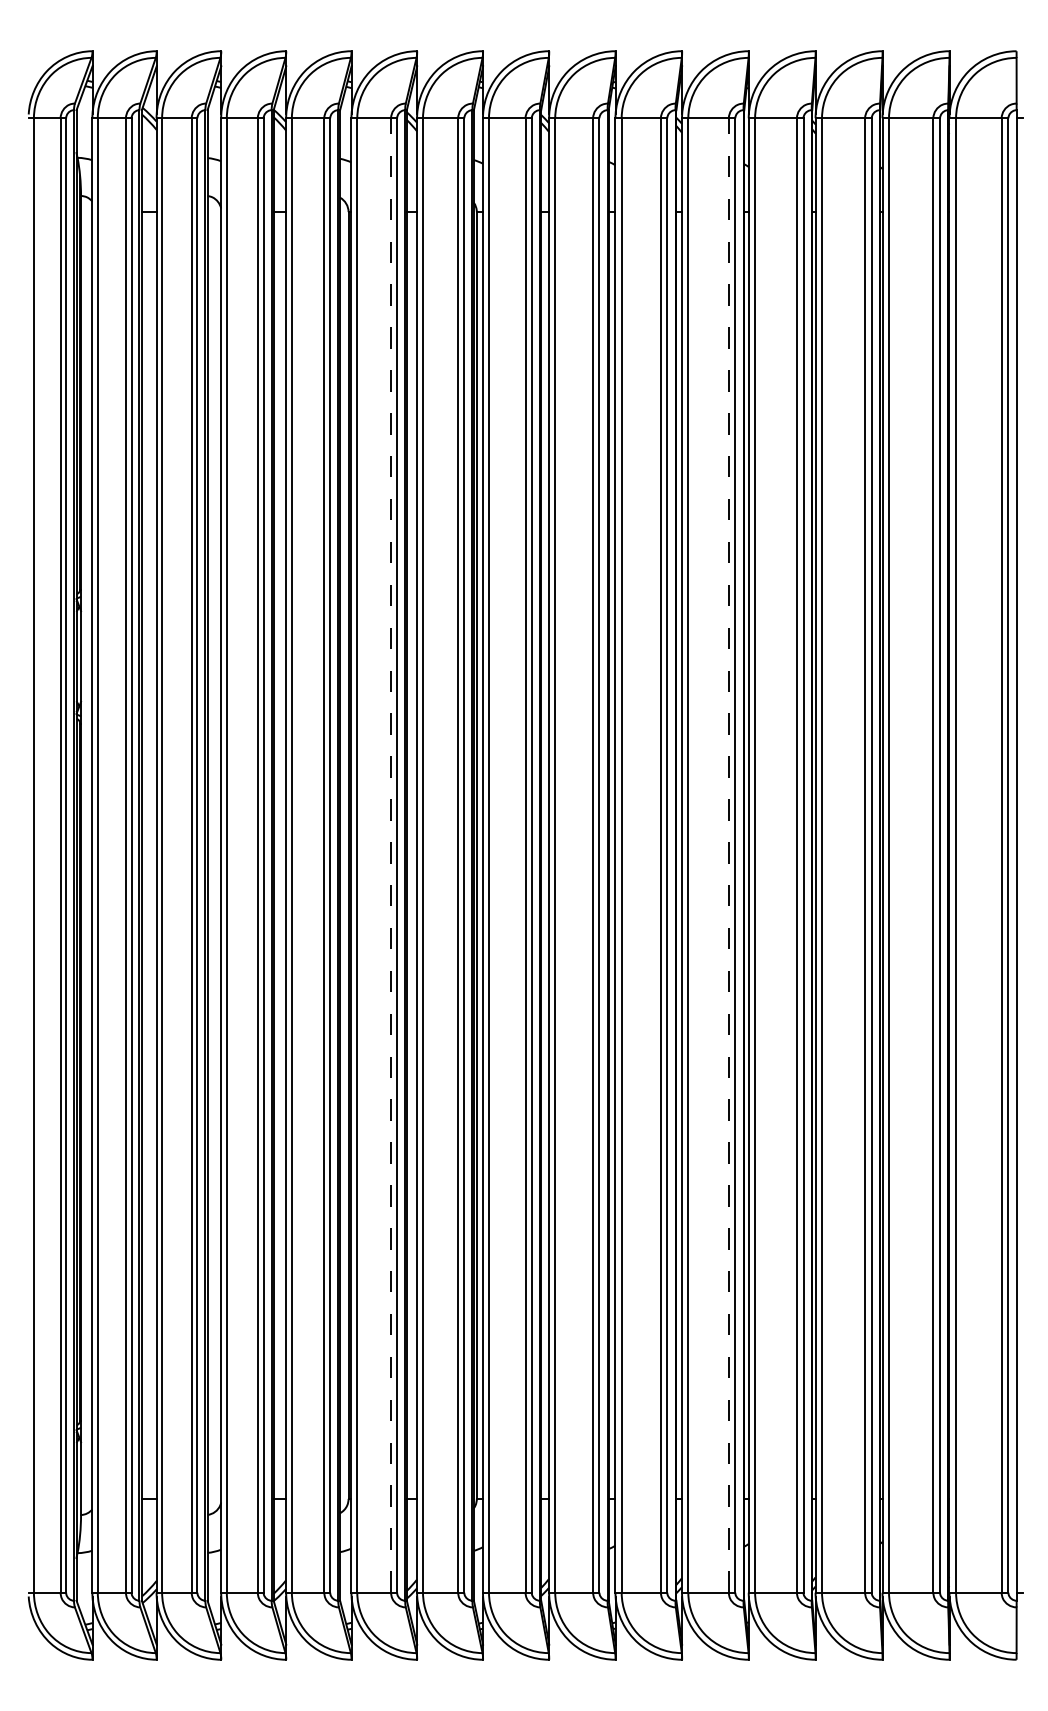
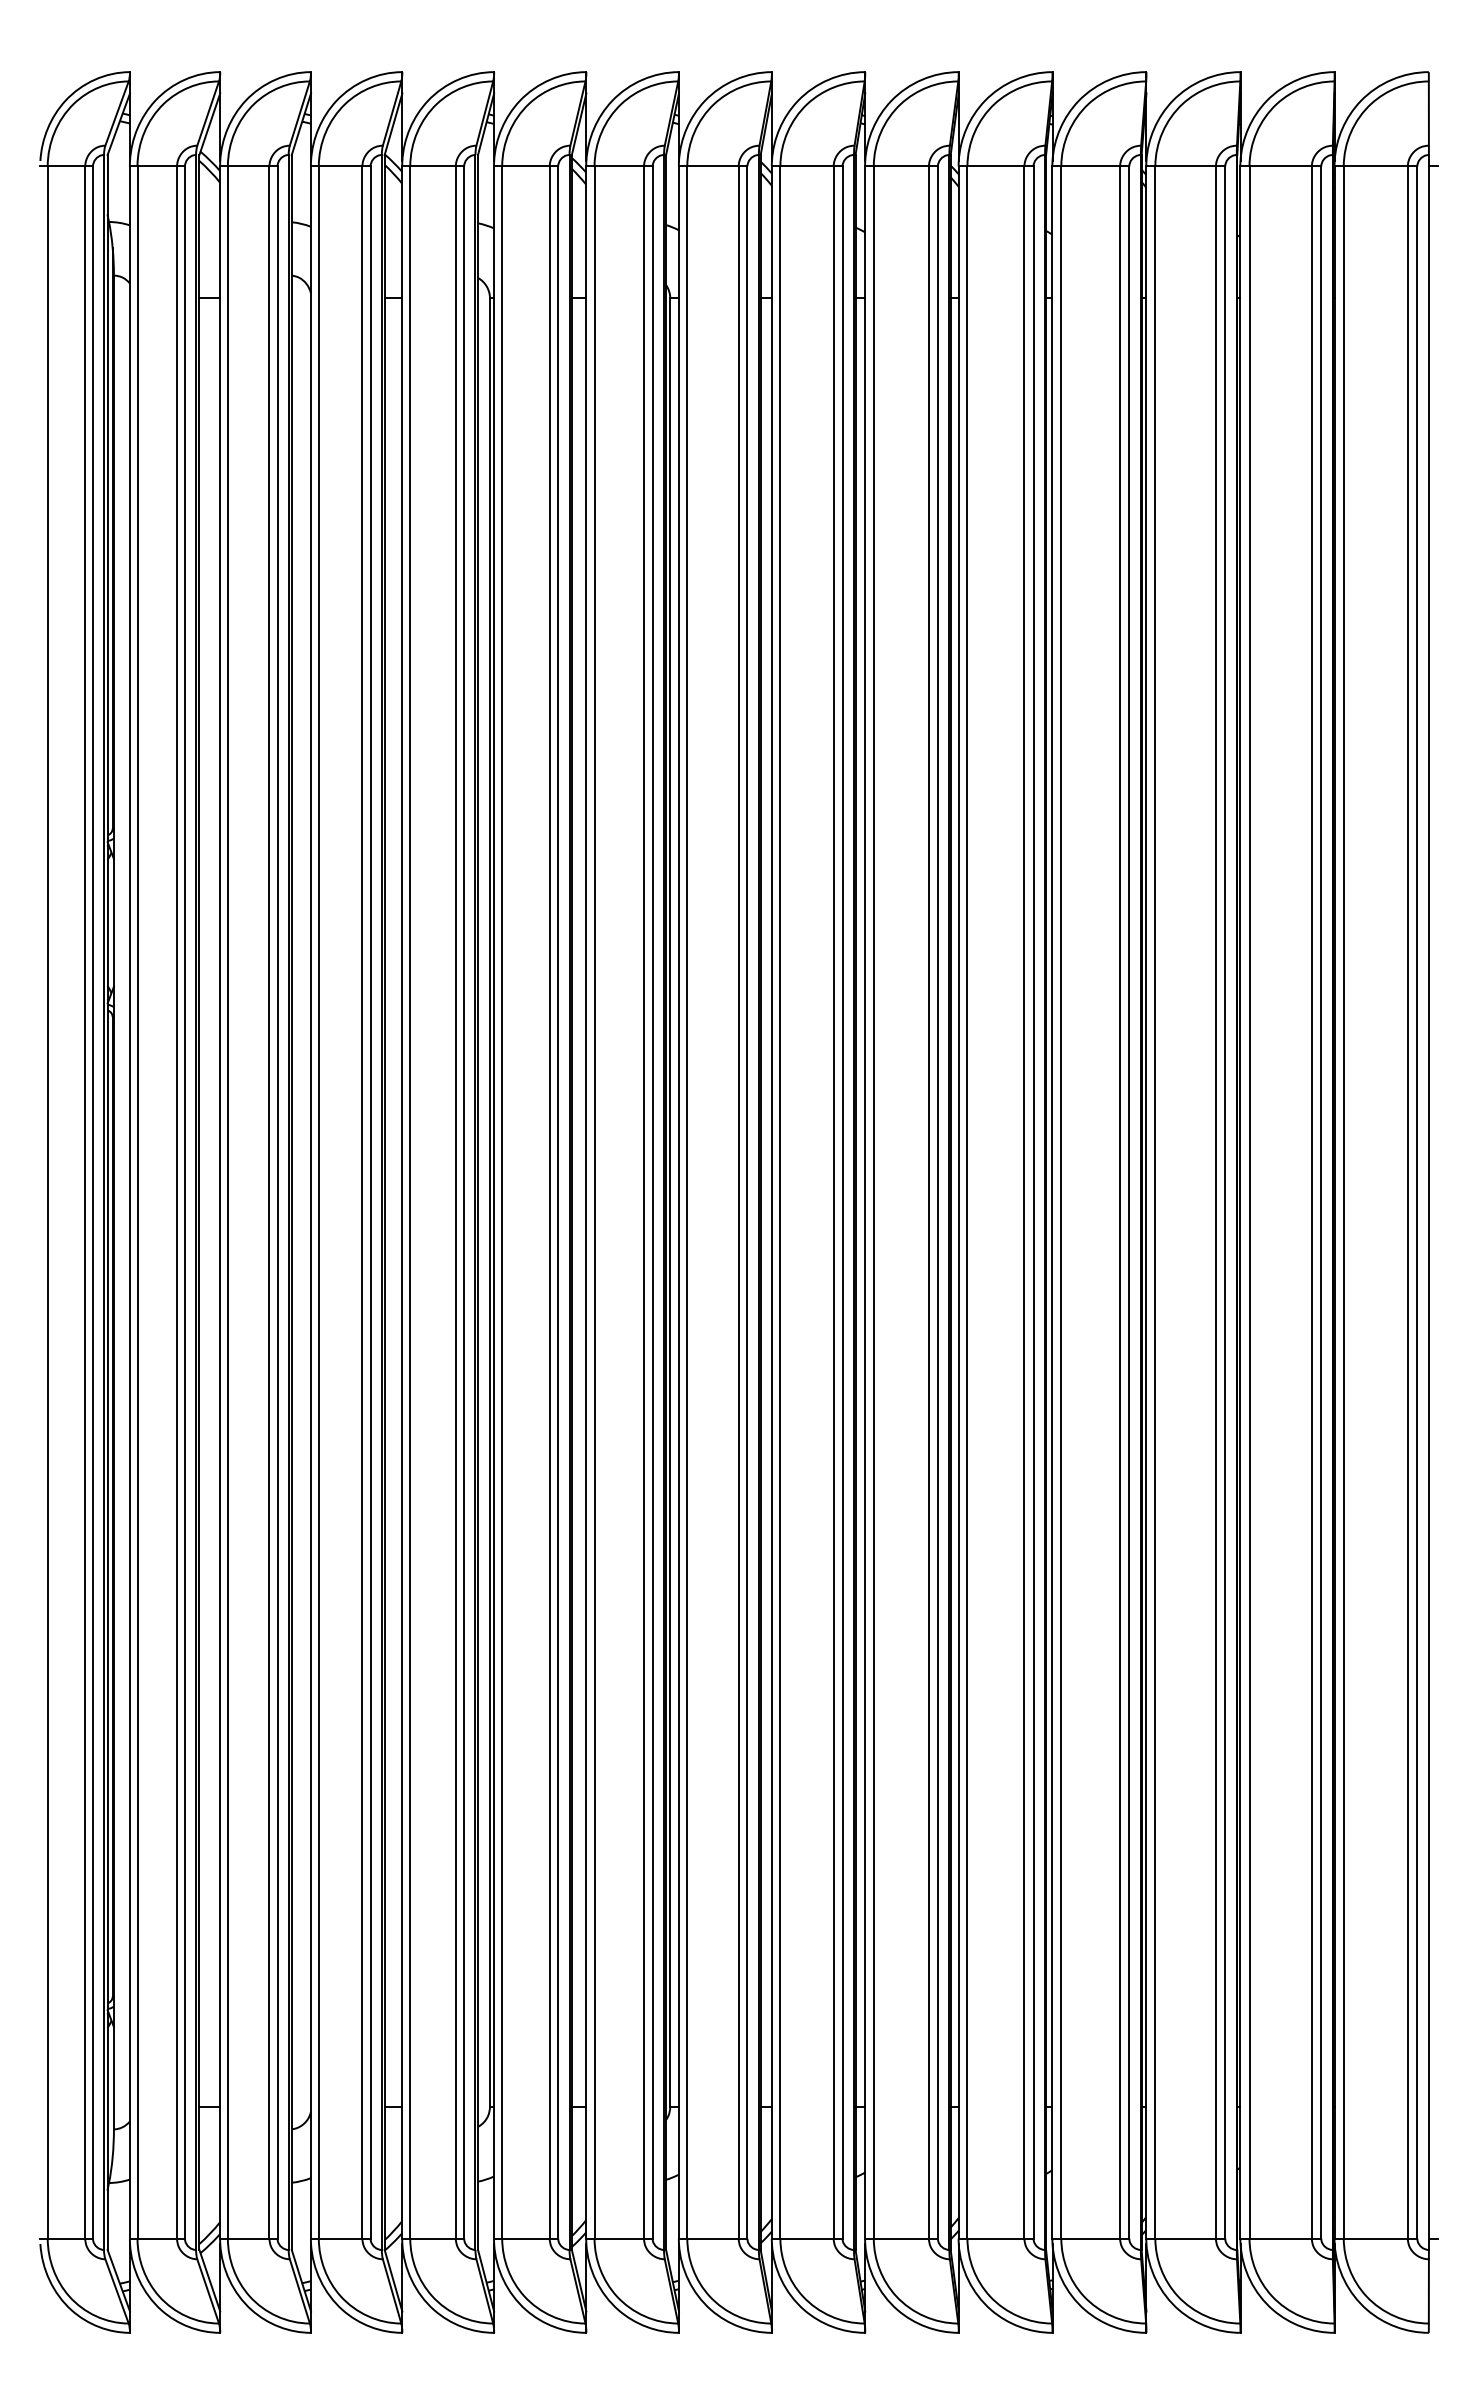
line: (390, 854) -> (549, 1201), dashed -> solid
line: (728, 854) -> (1024, 1201), dashed -> solid

